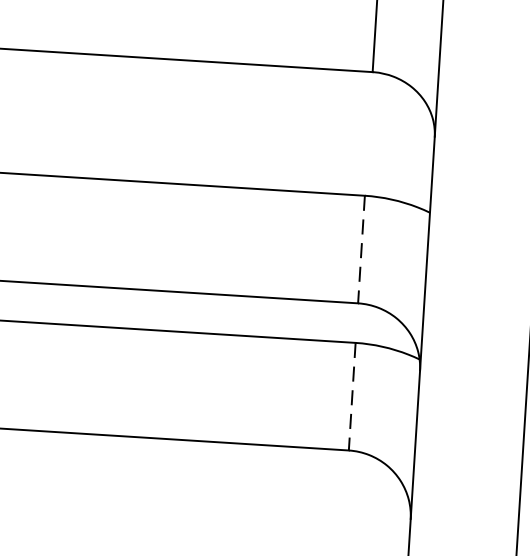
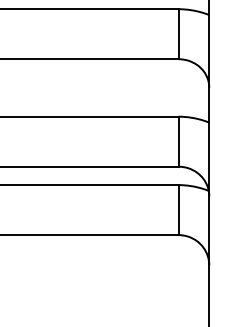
line: (361, 251) -> (178, 142), dashed -> solid
line: (351, 397) -> (178, 210), dashed -> solid

